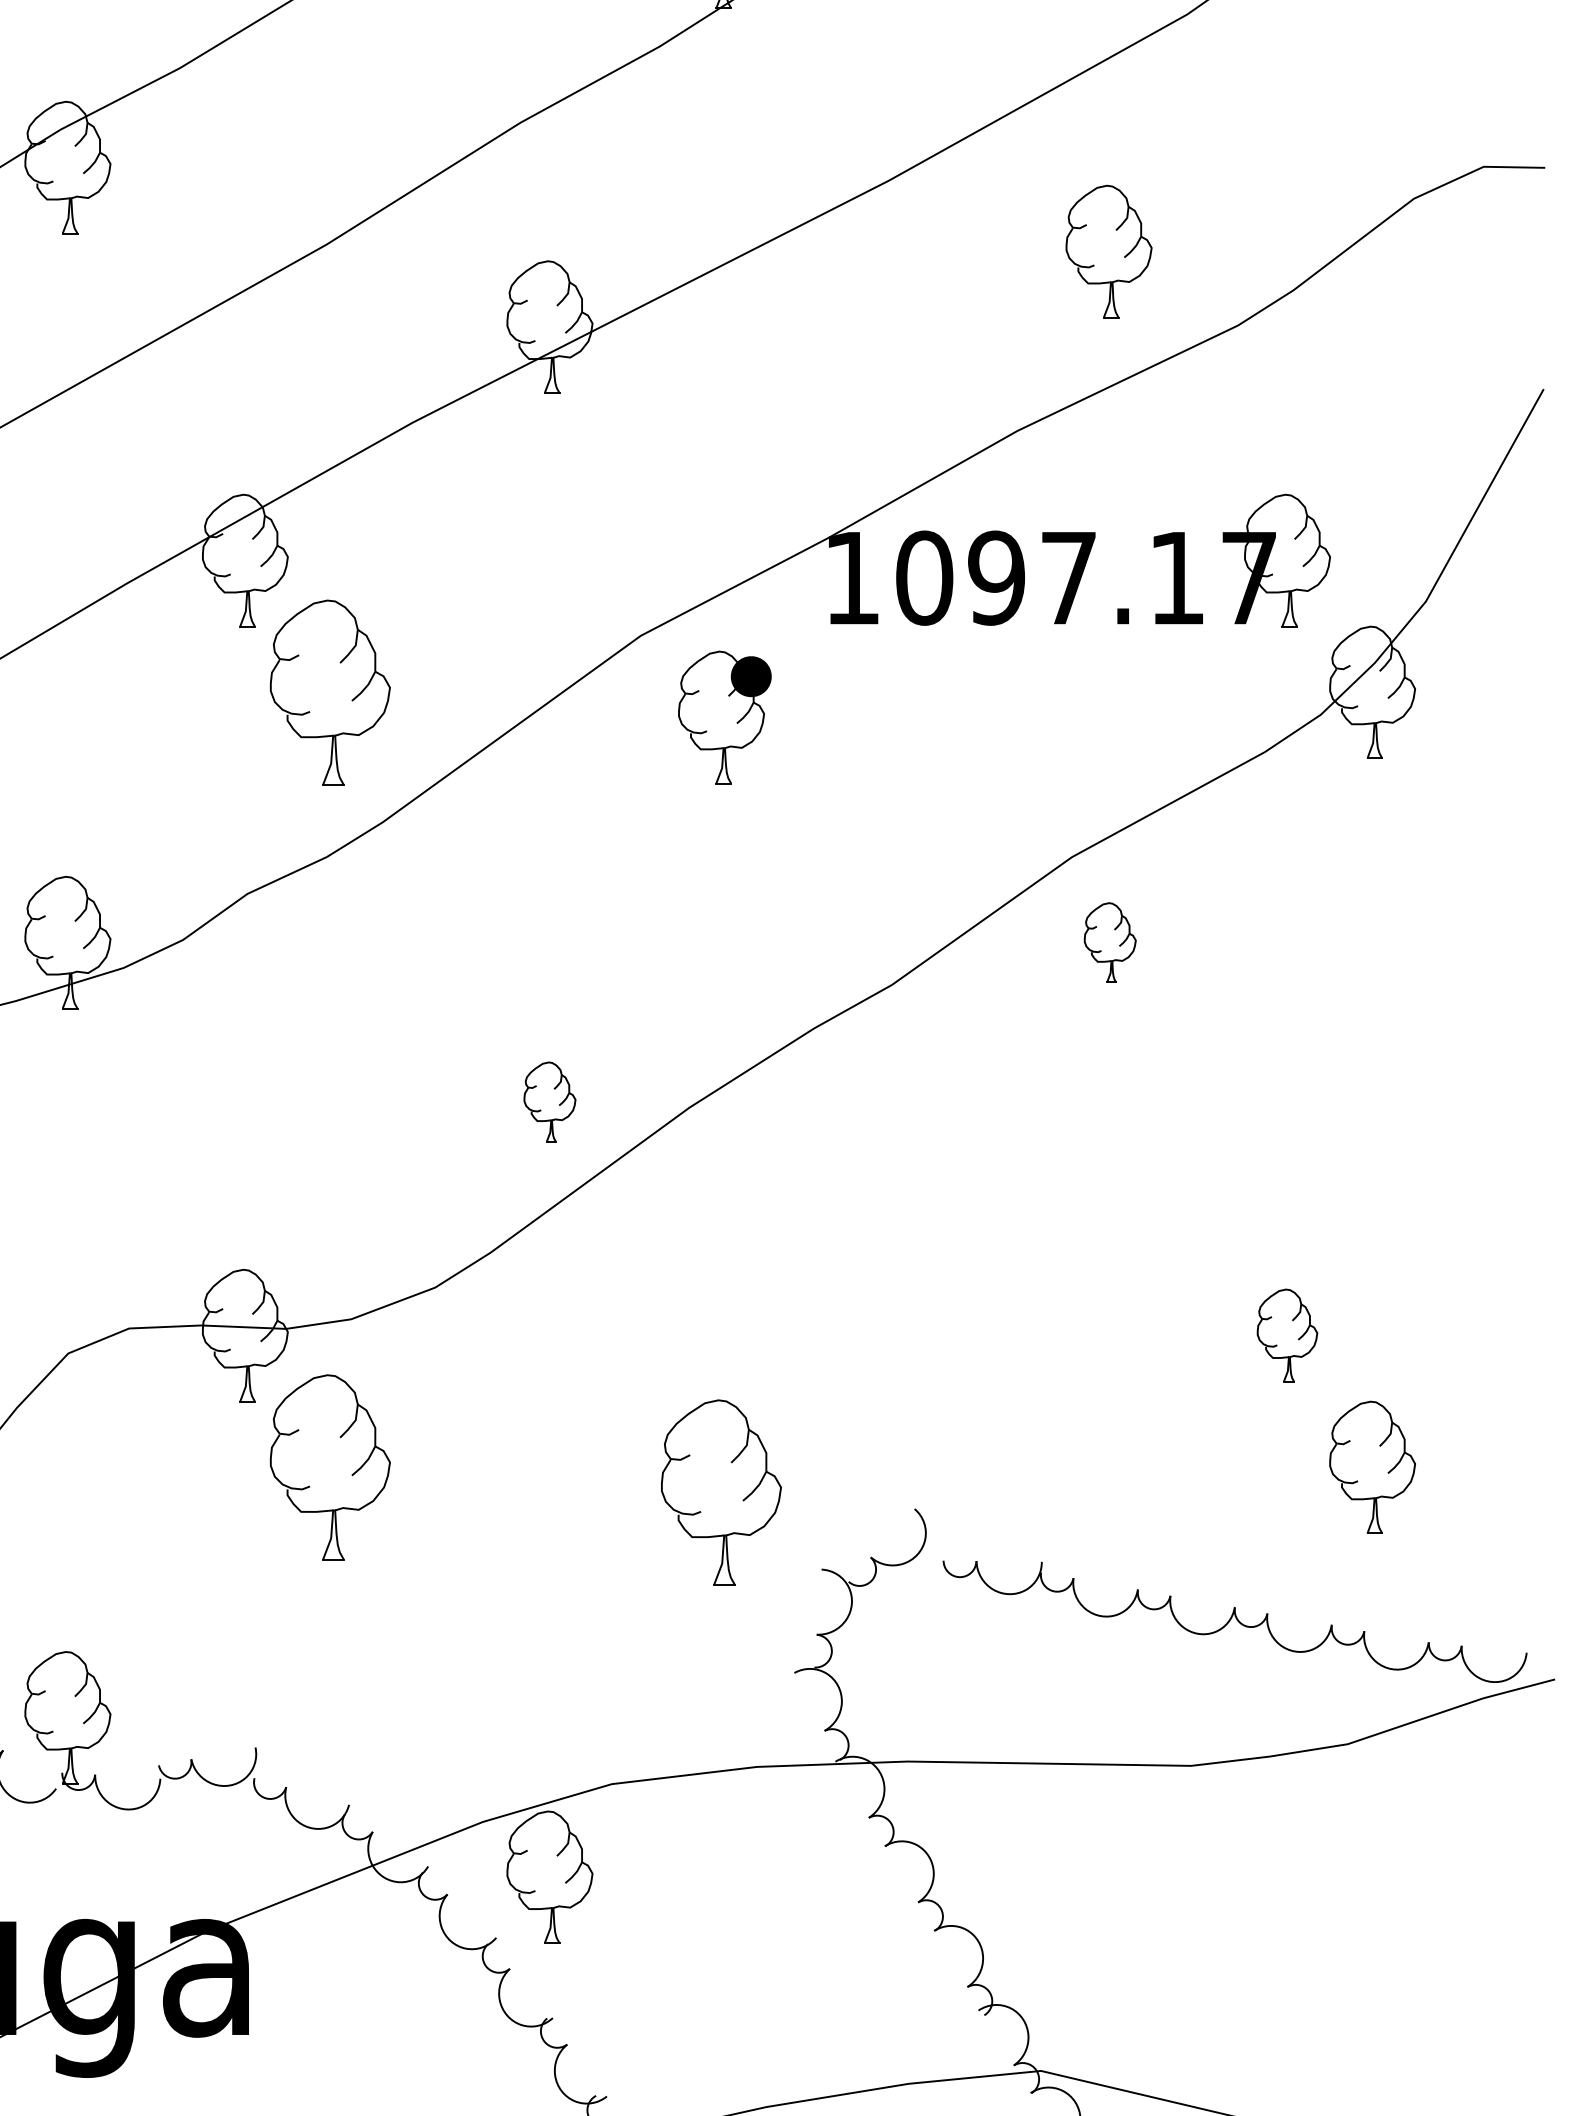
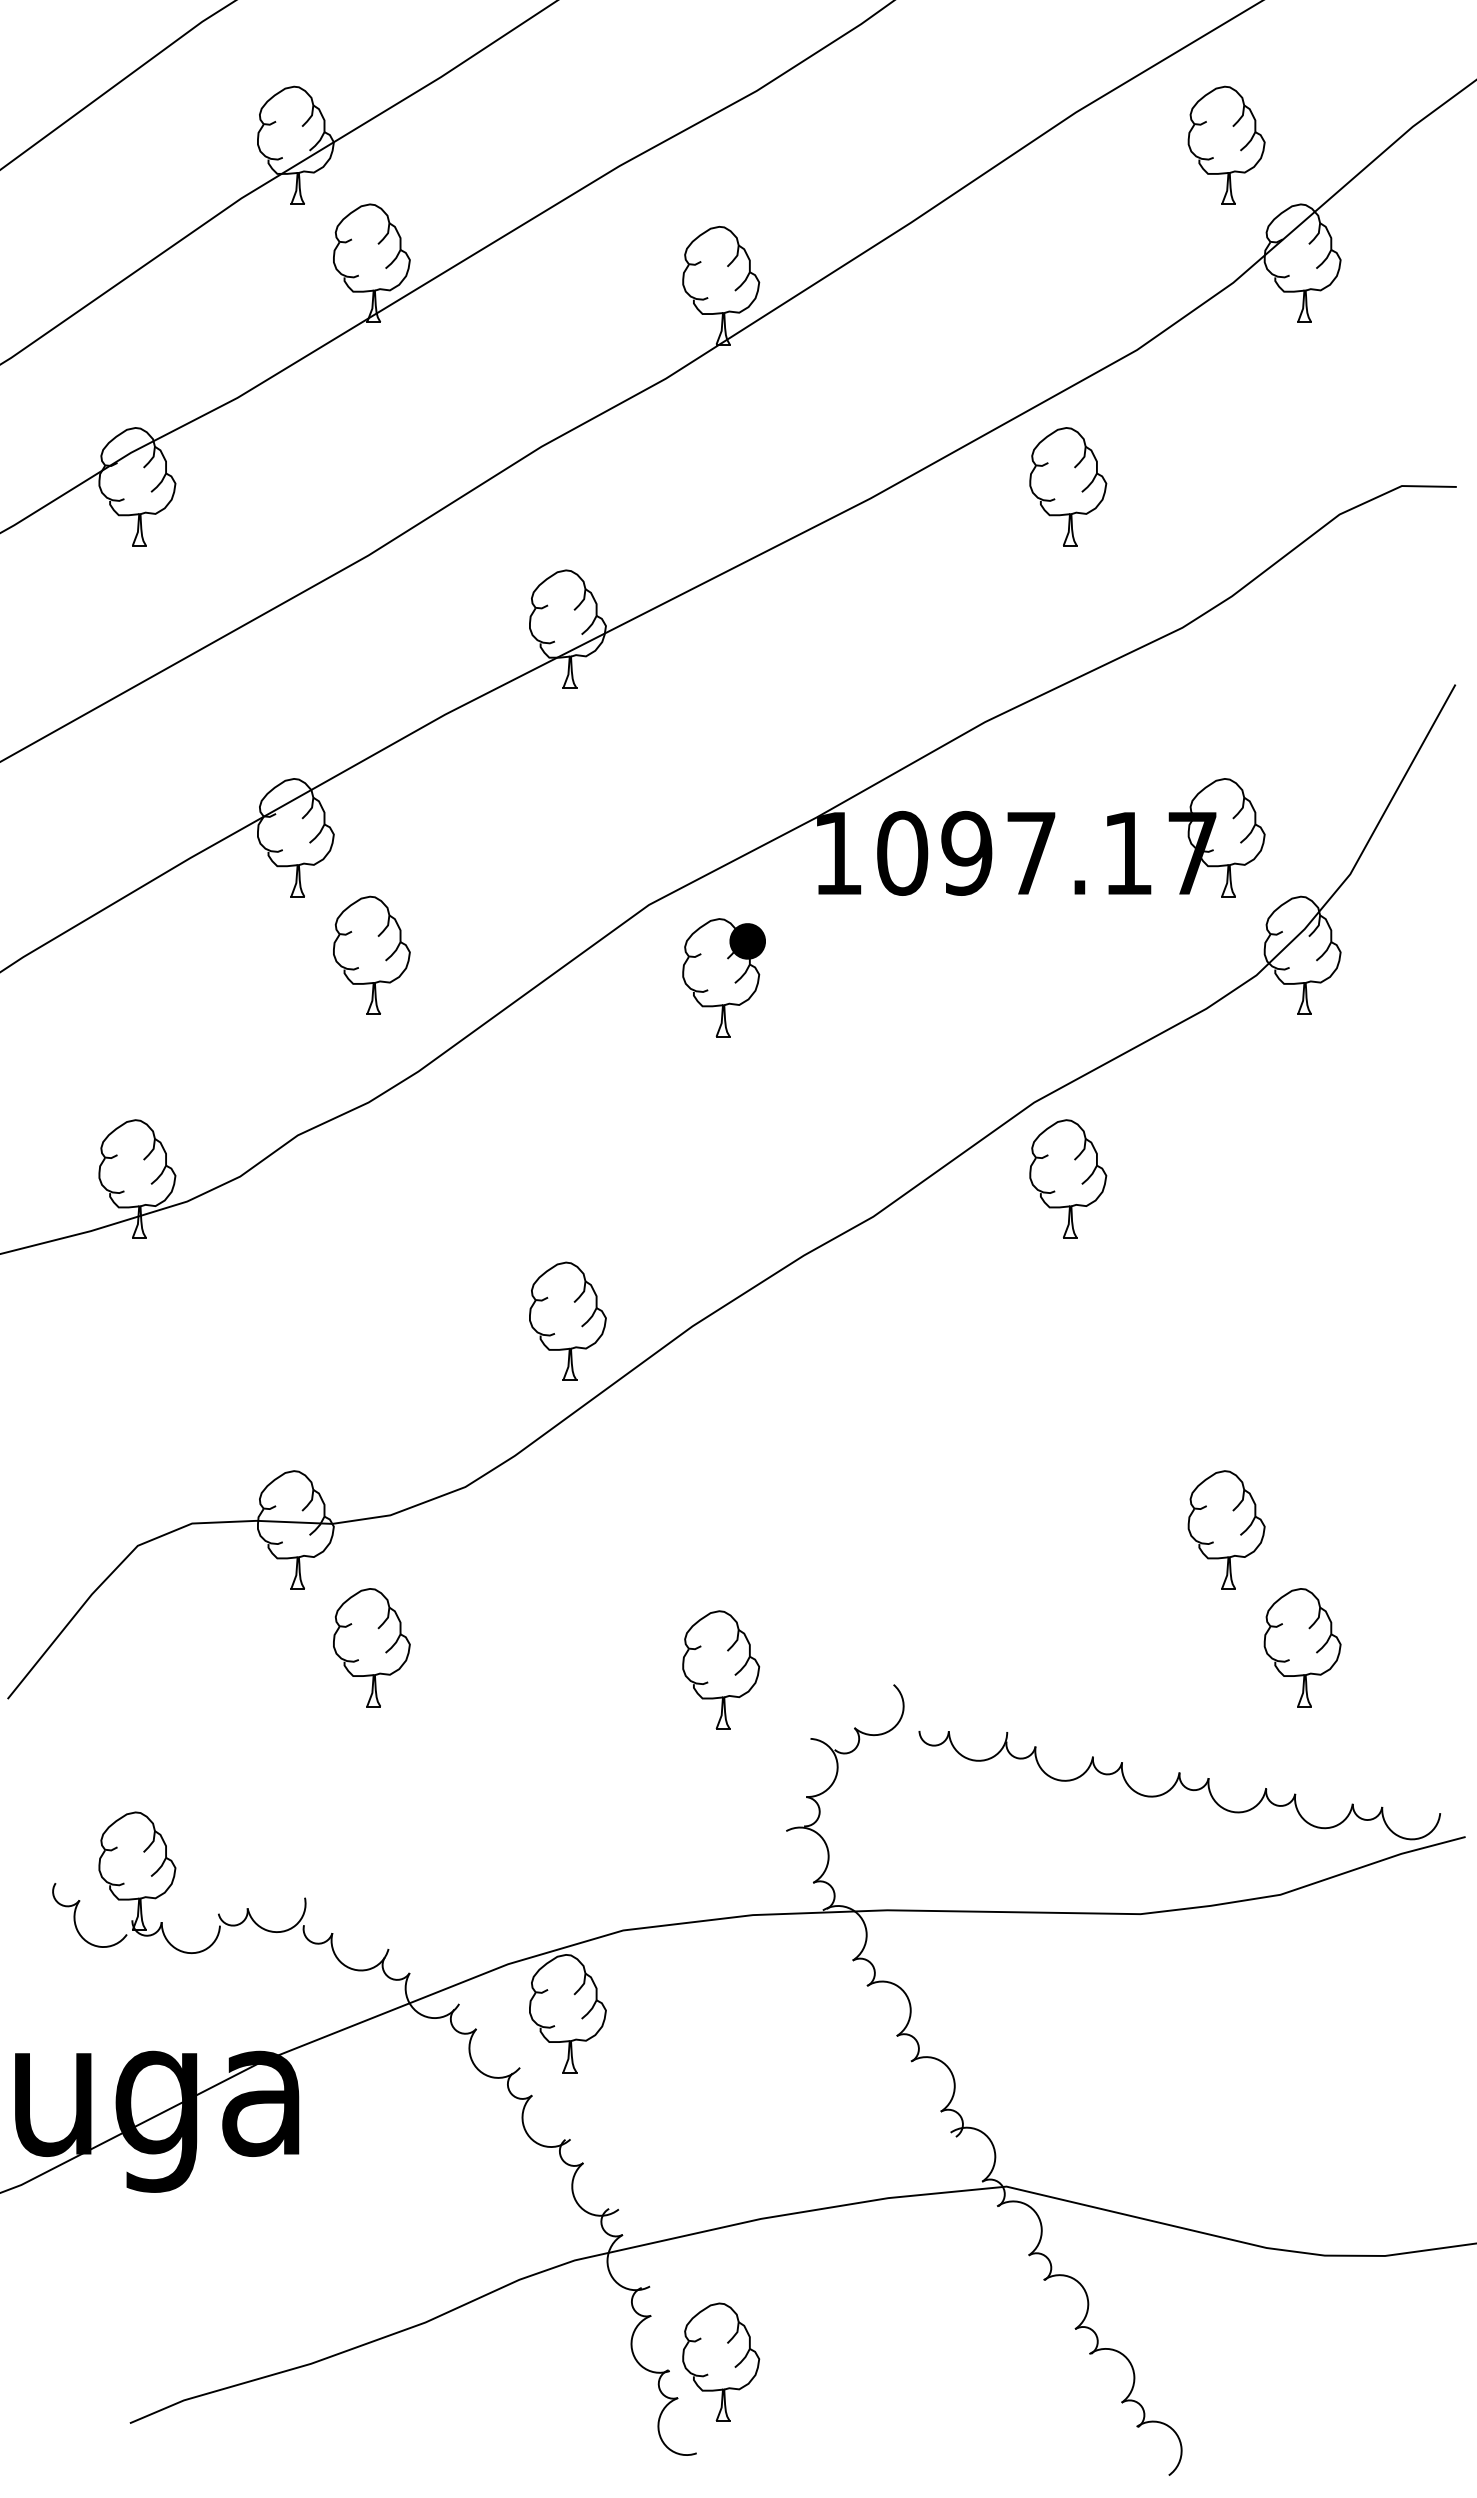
part: (1109, 251) -> (1068, 486), moved
part: (330, 691) -> (371, 954), size x0.71
part: (1110, 942) -> (1068, 1178), size x1.67
part: (549, 1101) -> (567, 1320), size x1.67
part: (1287, 1335) -> (1226, 1529), size x1.43
part: (330, 1467) -> (371, 1647), size x0.71
part: (721, 1491) -> (721, 1669), size x0.71

